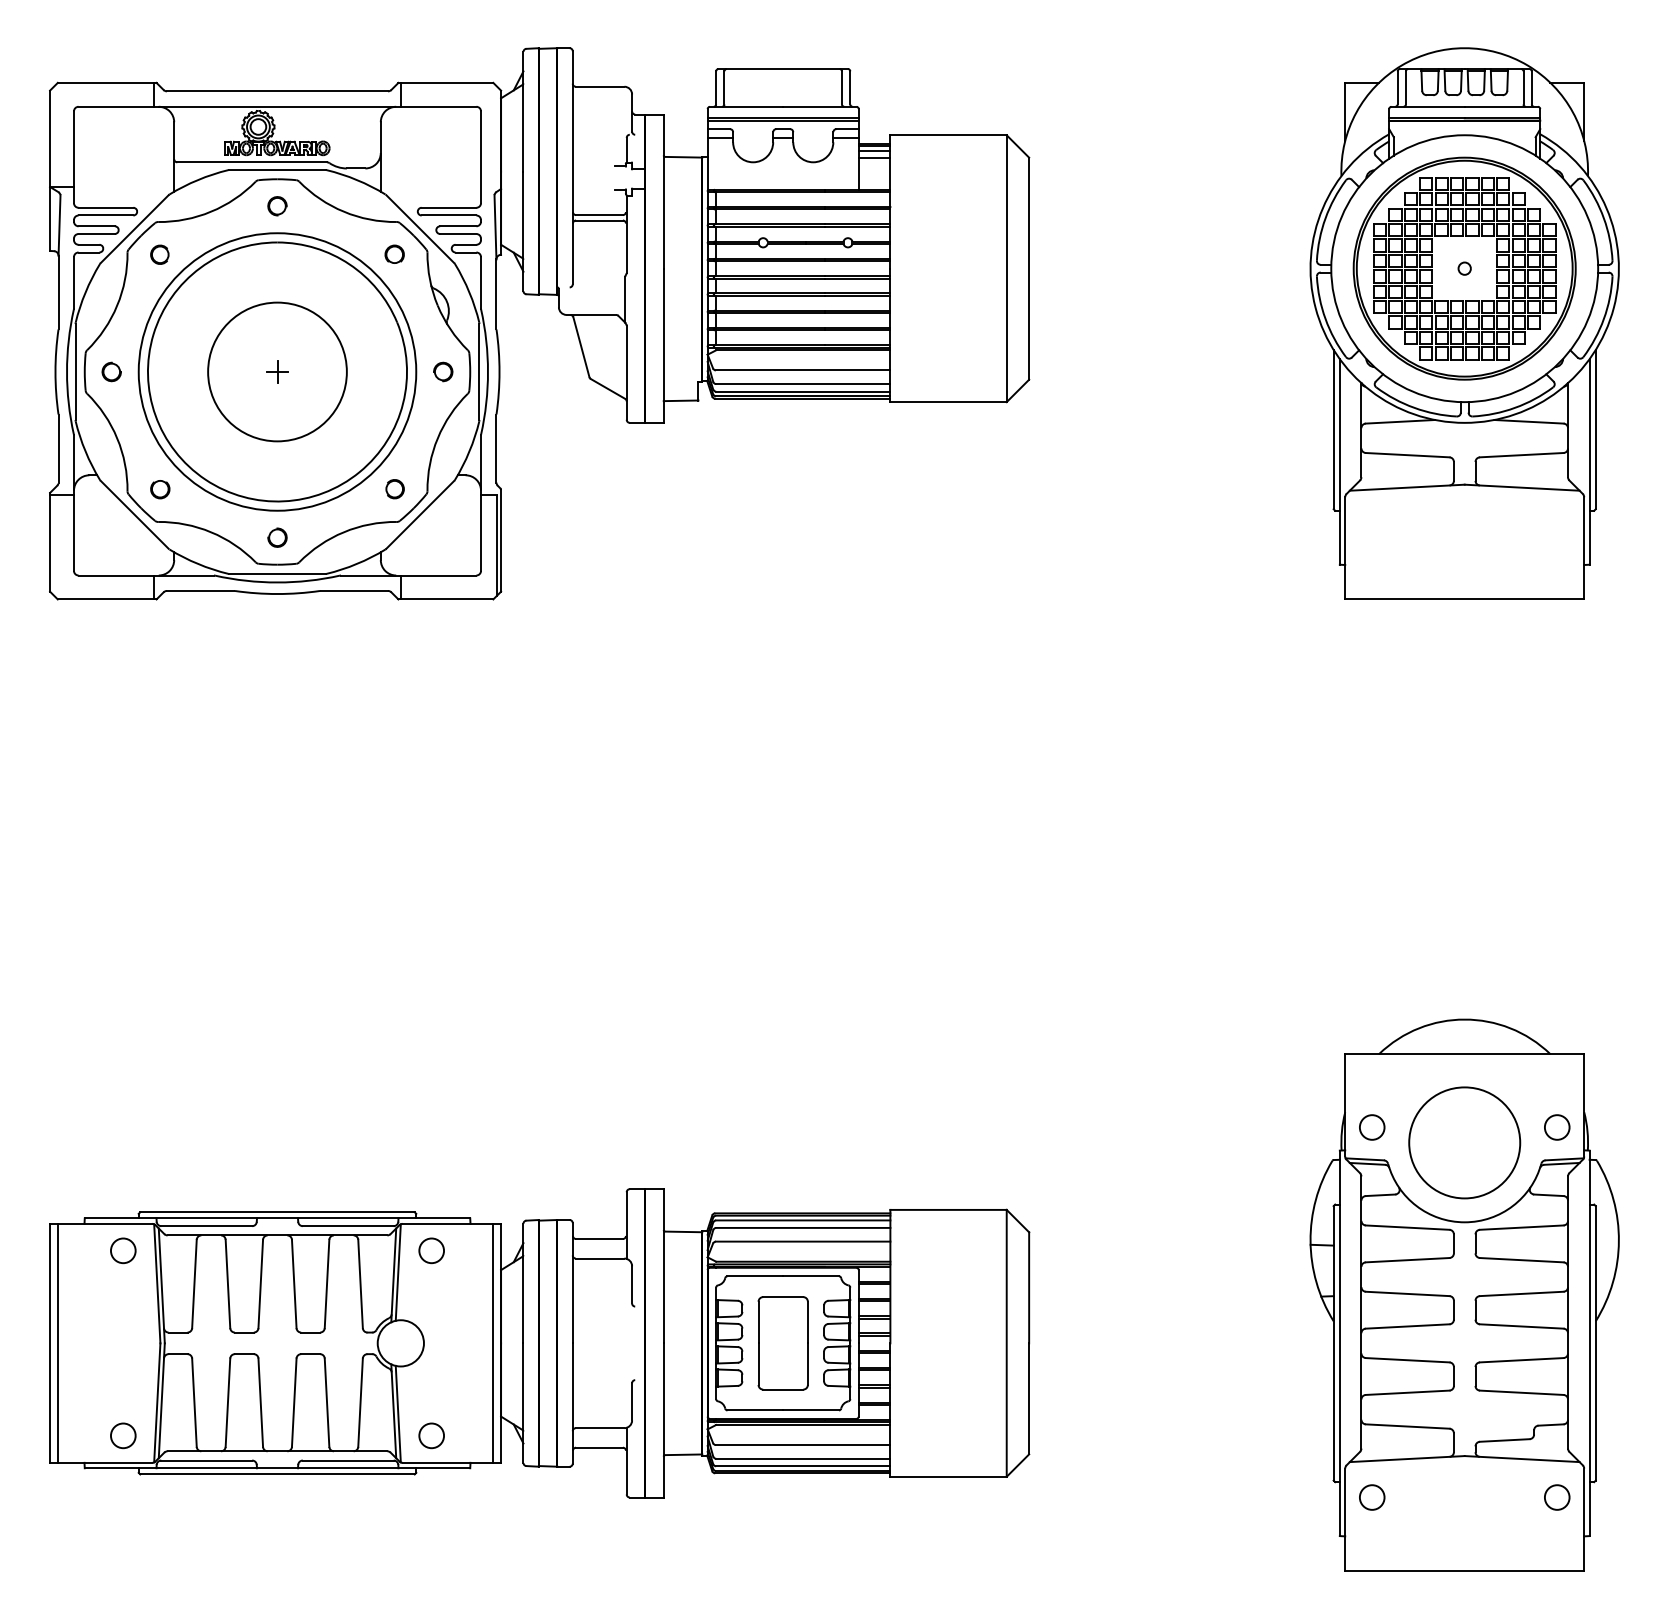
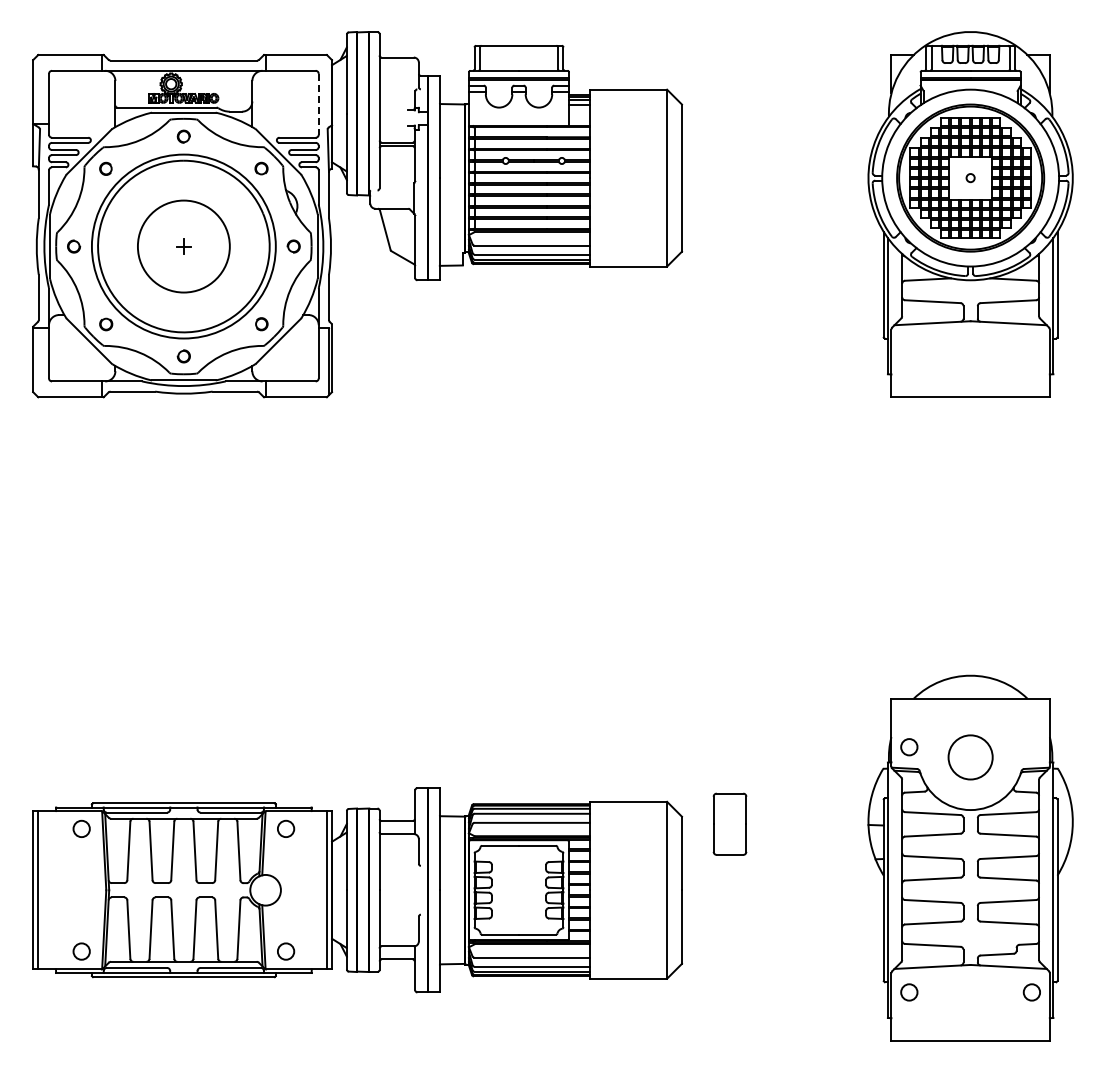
line: (480, 157) -> (318, 104), solid -> dashed
circle: (1556, 1127) -> (1031, 747), removed
circle: (1464, 1142) -> (970, 757), size x0.6
part: (782, 1342) -> (729, 823), moved

